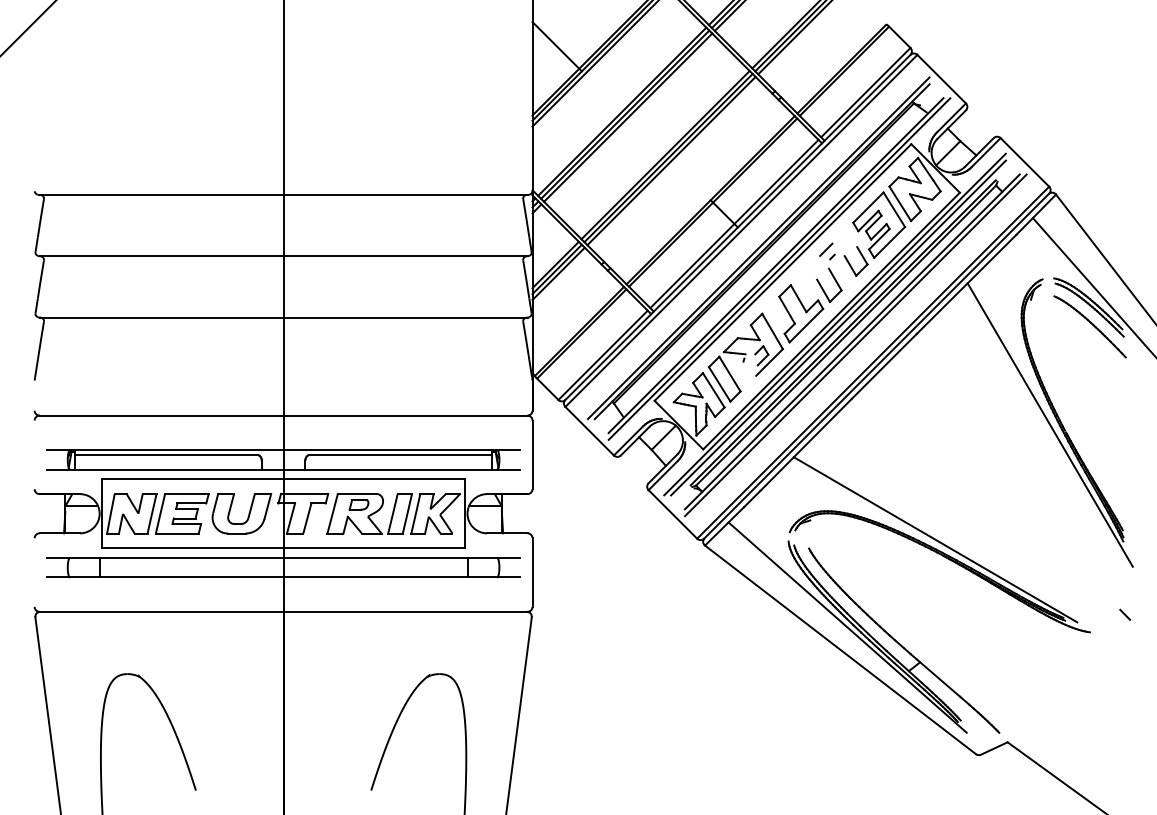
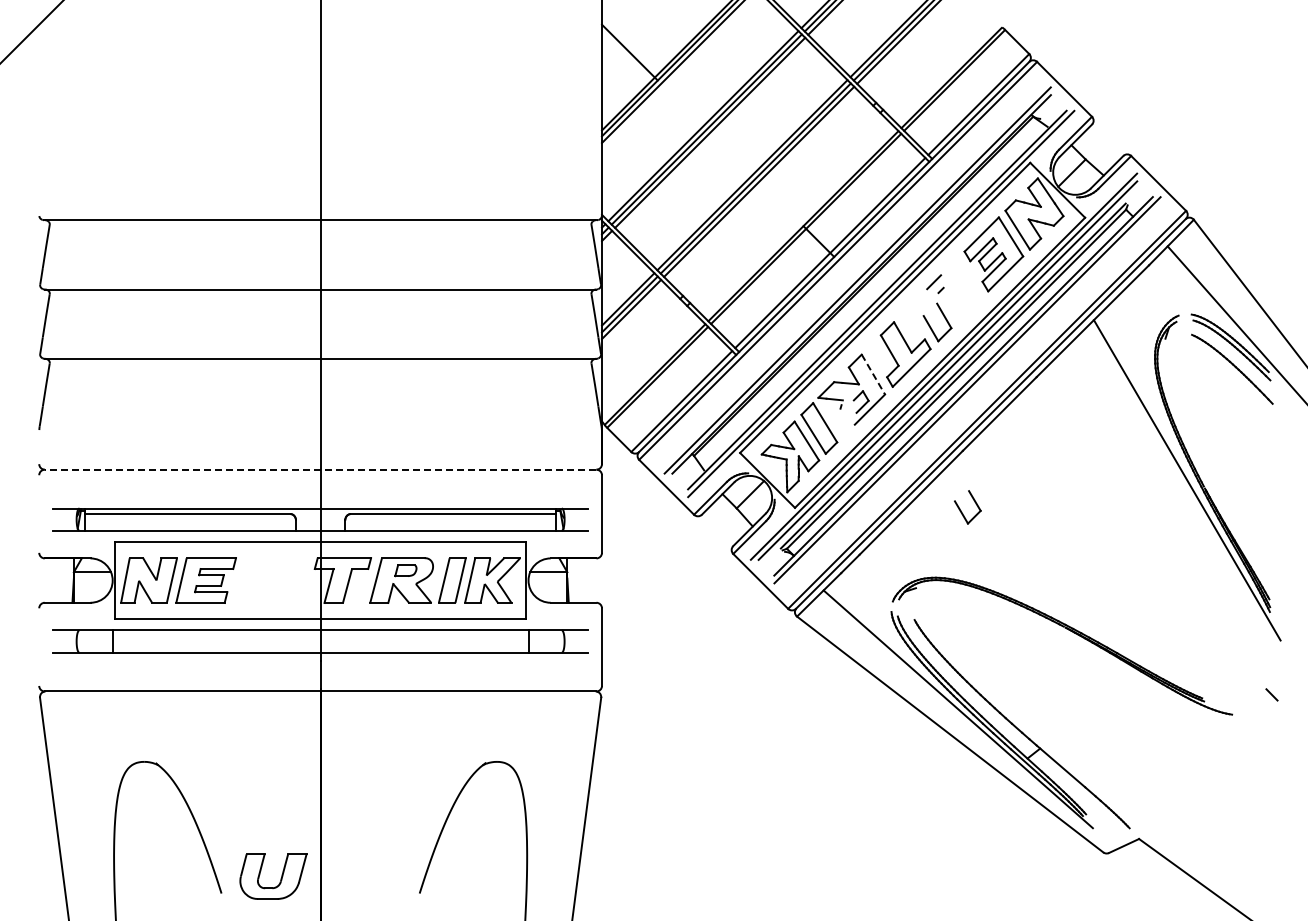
part: (850, 264) -> (961, 510), moved
line: (772, 332) -> (873, 375), solid -> dashed
line: (283, 415) -> (320, 469), solid -> dashed
part: (248, 515) -> (280, 878), moved
line: (935, 539) -> (1057, 609), removed

